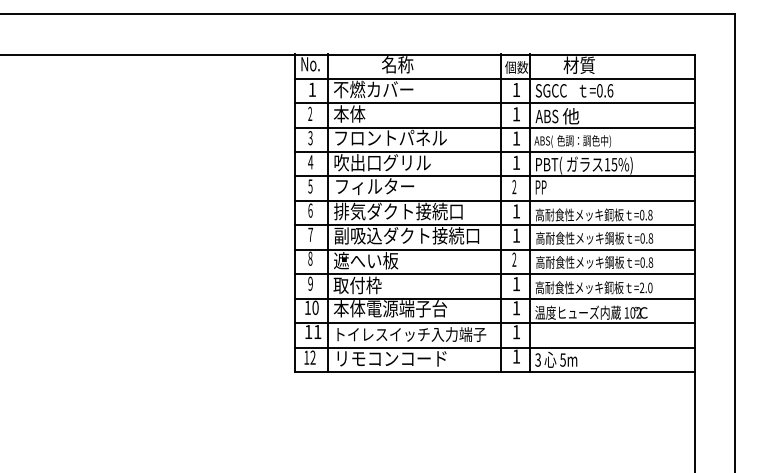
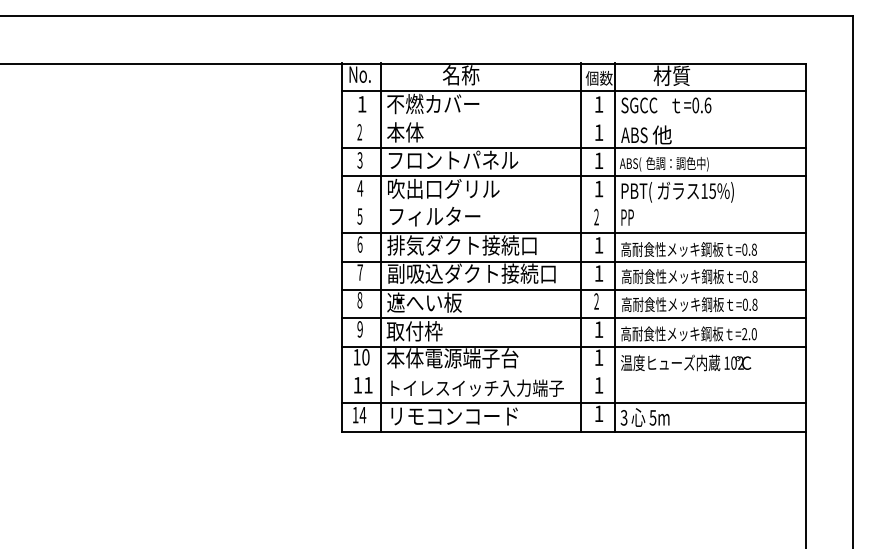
line: (494, 103) -> (573, 120), removed
line: (494, 176) -> (573, 204), removed
line: (494, 323) -> (573, 375), removed
text: (312, 357) -> (362, 414), 12 -> 14

